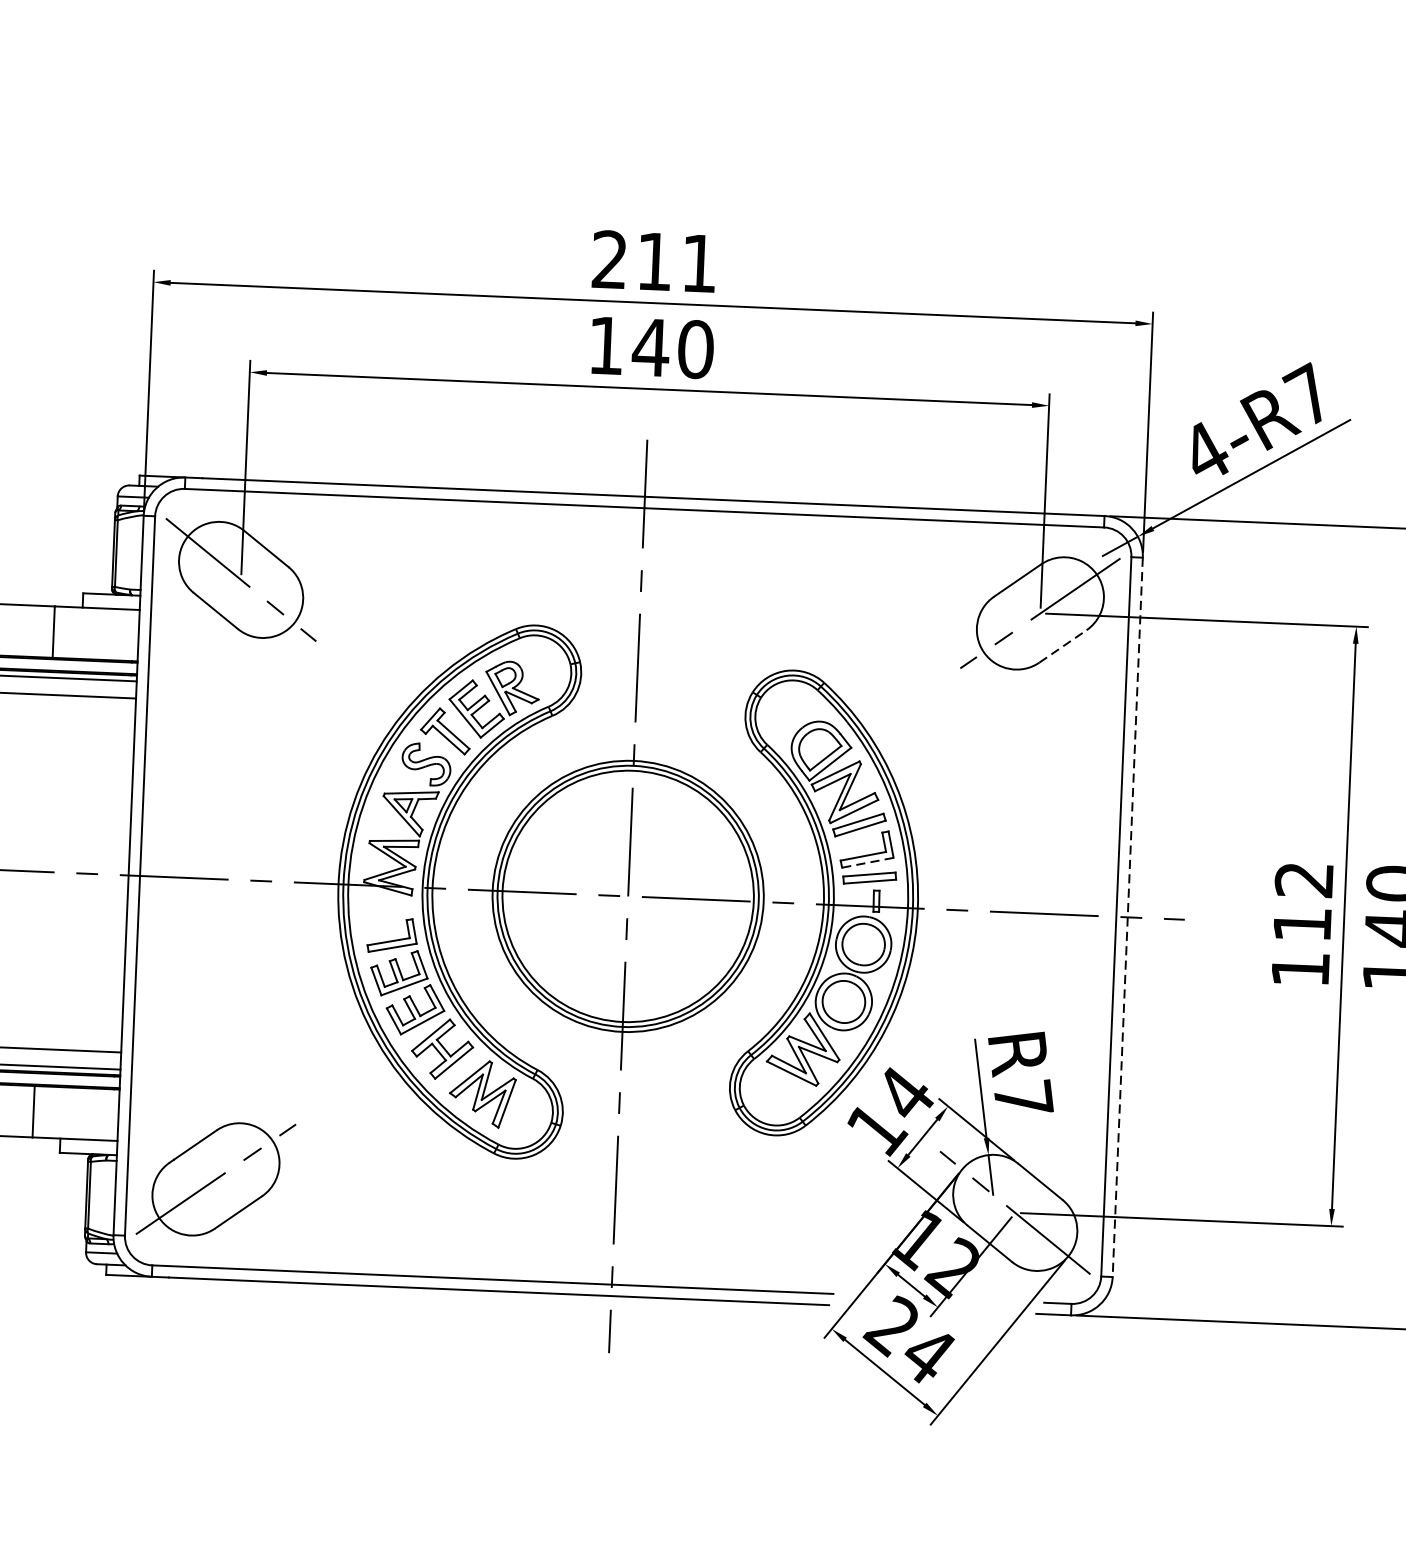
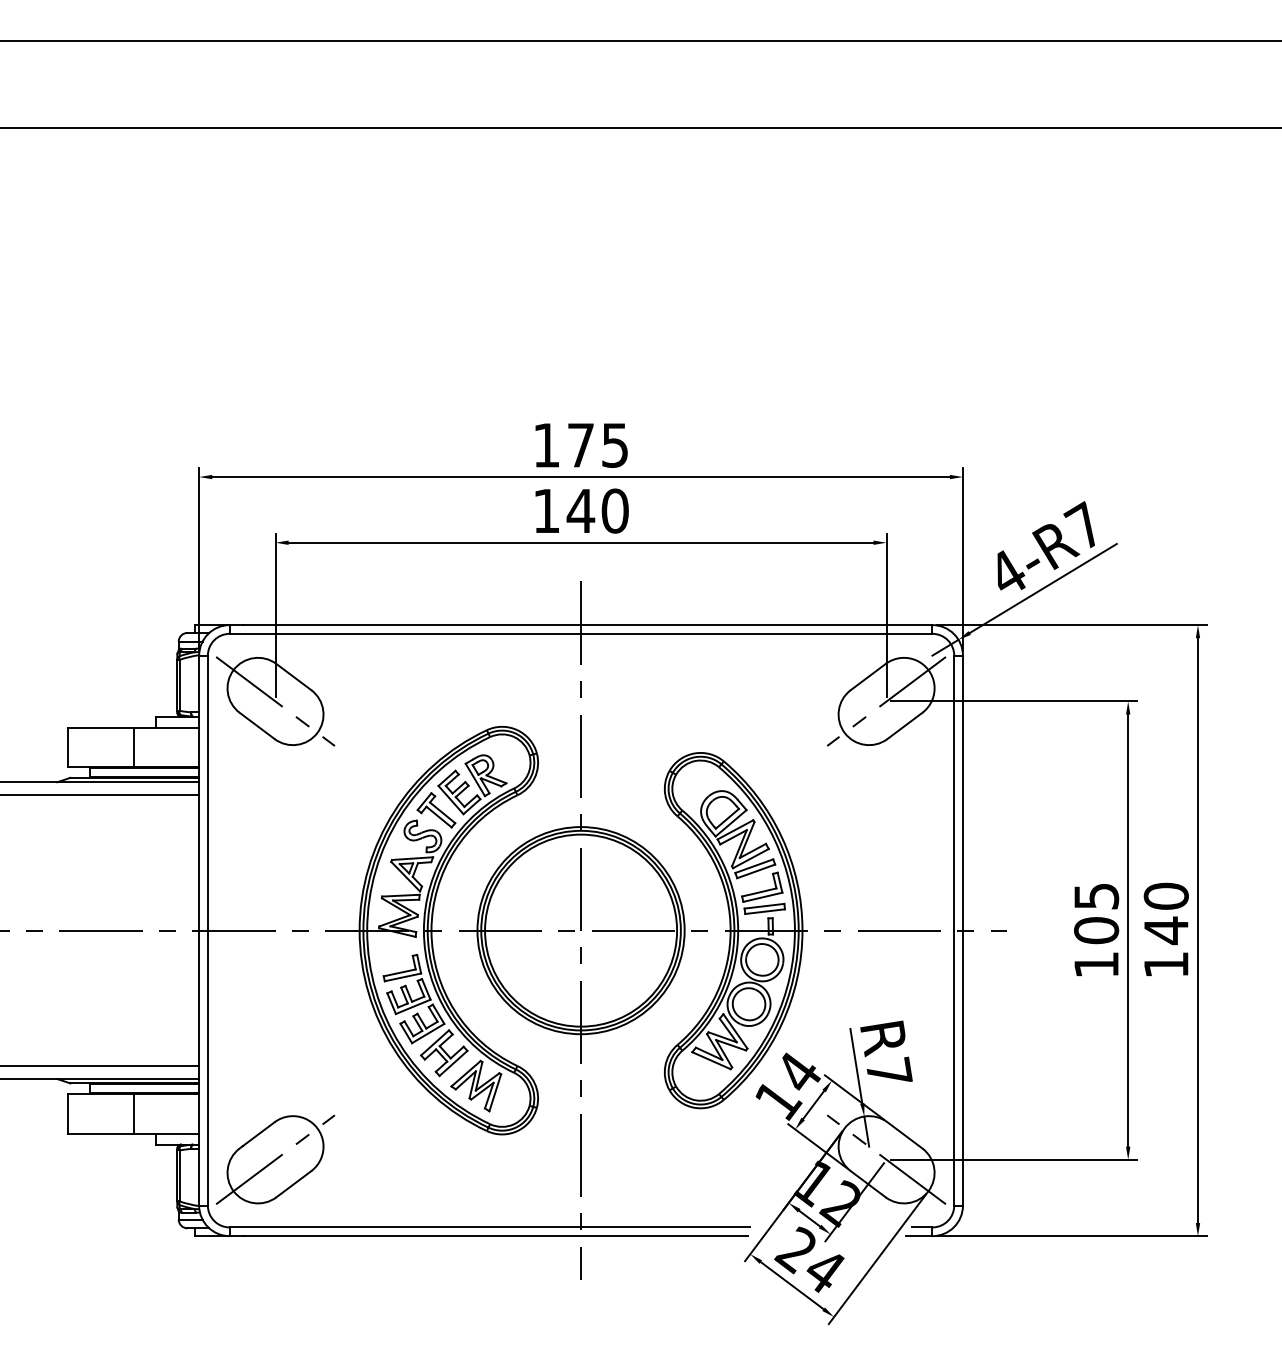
text: (654, 260) -> (580, 444), 211 -> 175
line: (1062, 645) -> (904, 725), dashed -> solid
line: (867, 863) -> (762, 897), dashed -> solid
text: (1303, 903) -> (1096, 914), 112 -> 105
line: (1127, 917) -> (962, 930), dashed -> solid

